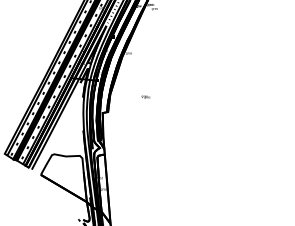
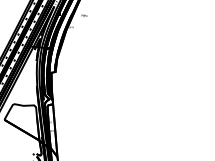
text: (145, 96) -> (84, 15), moved

